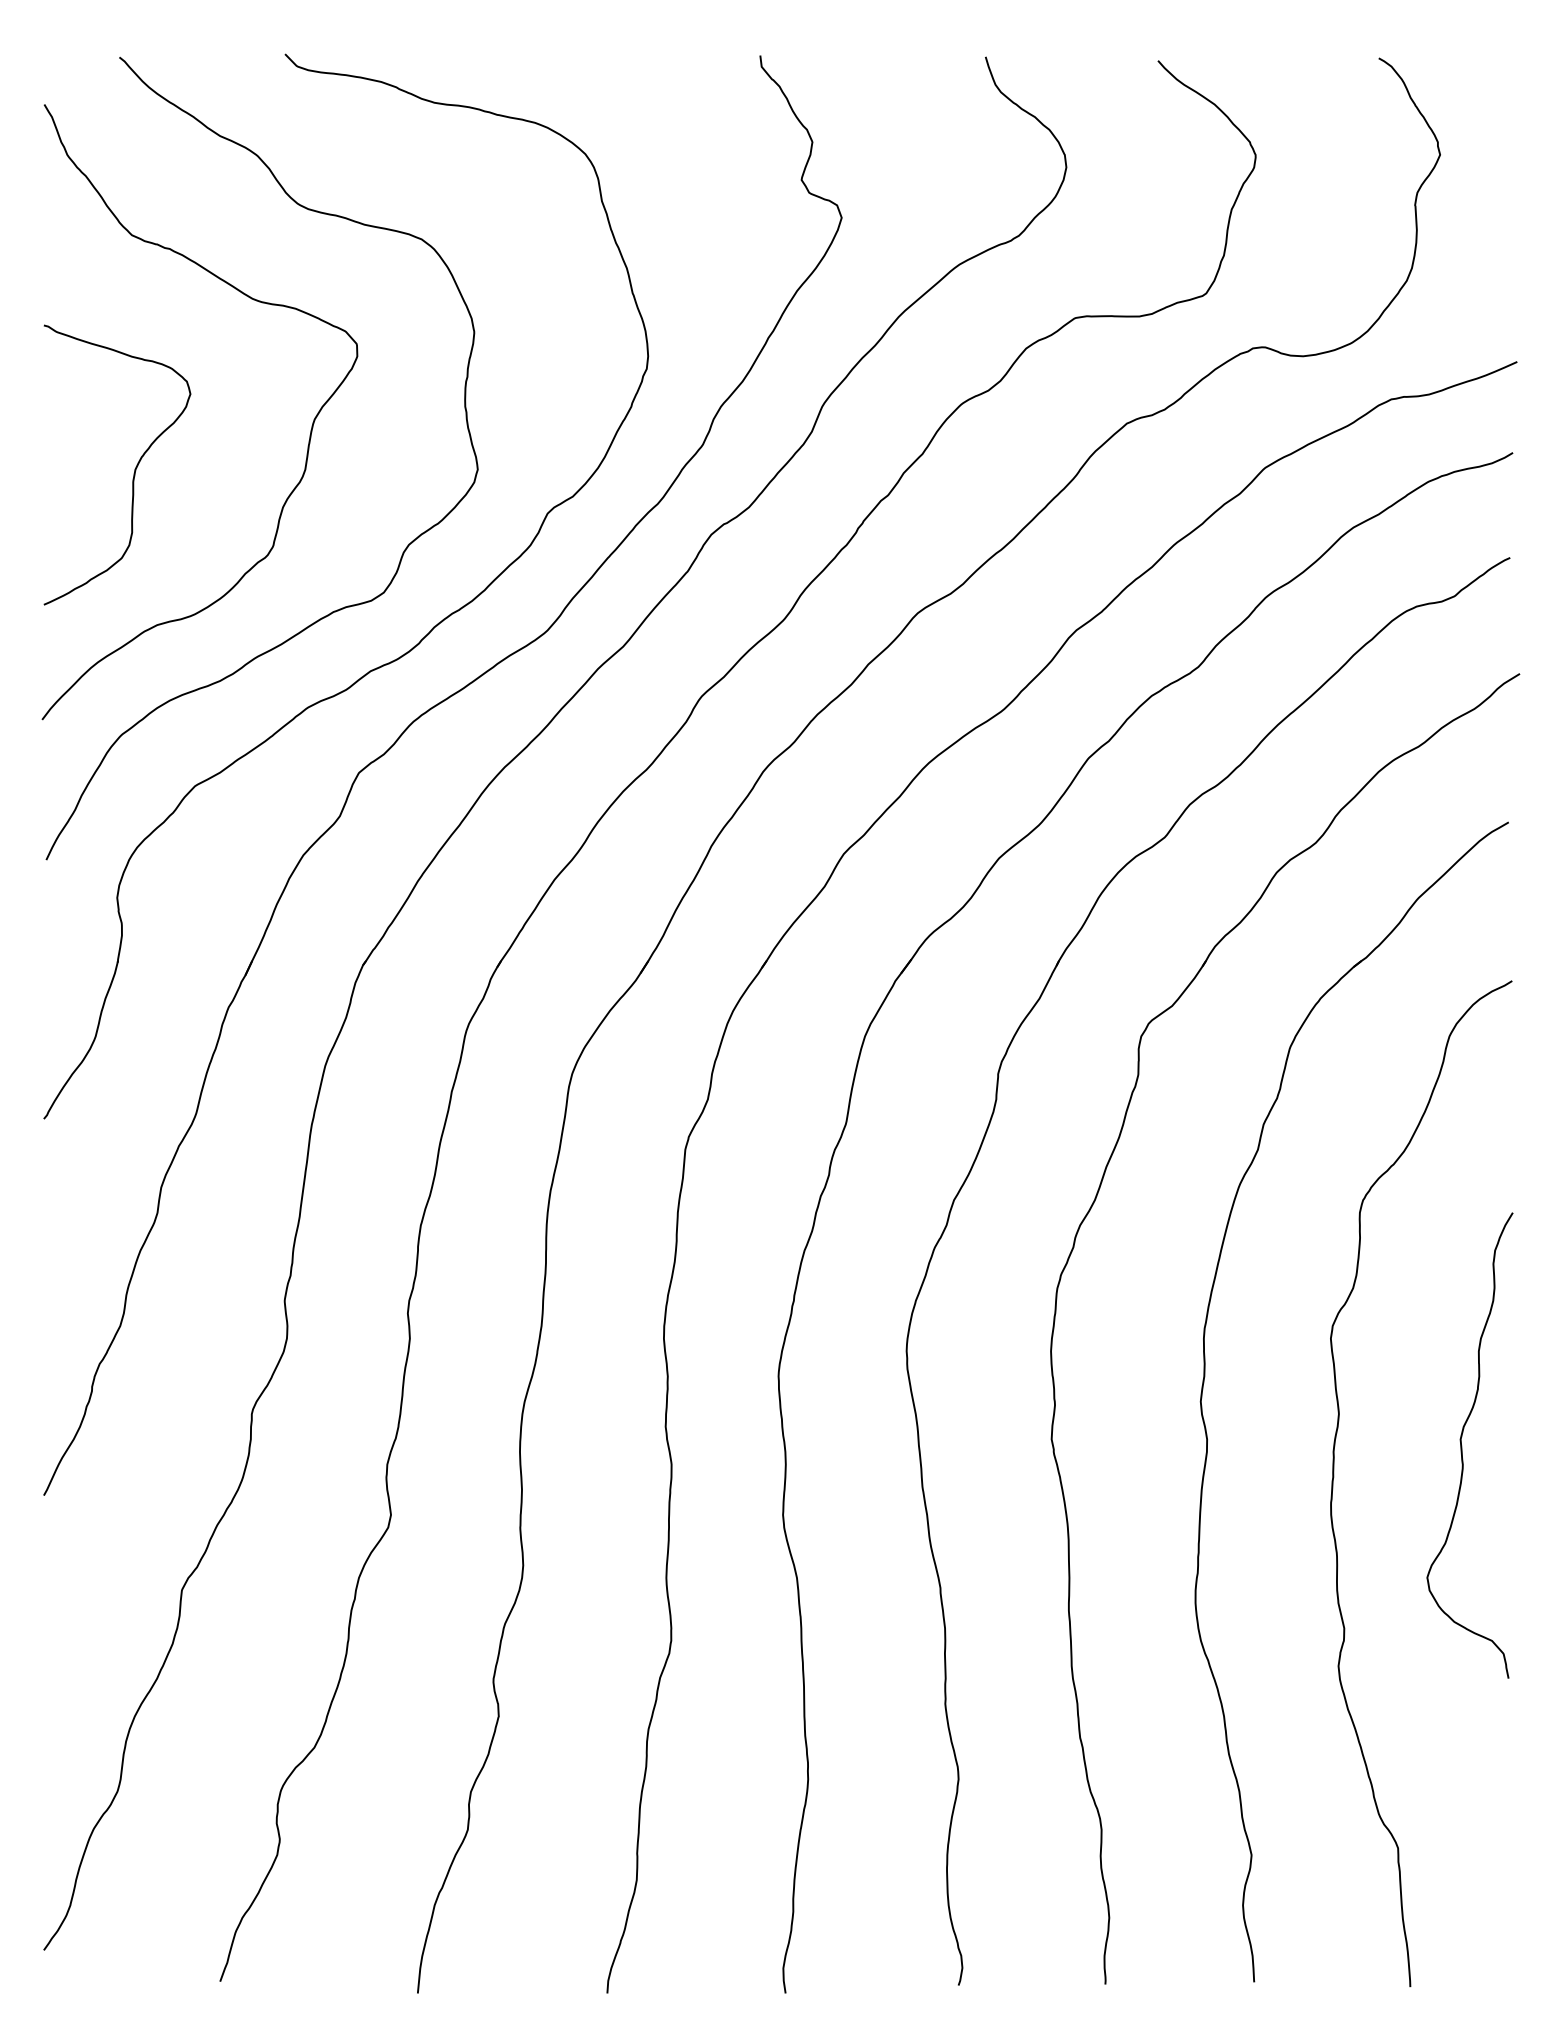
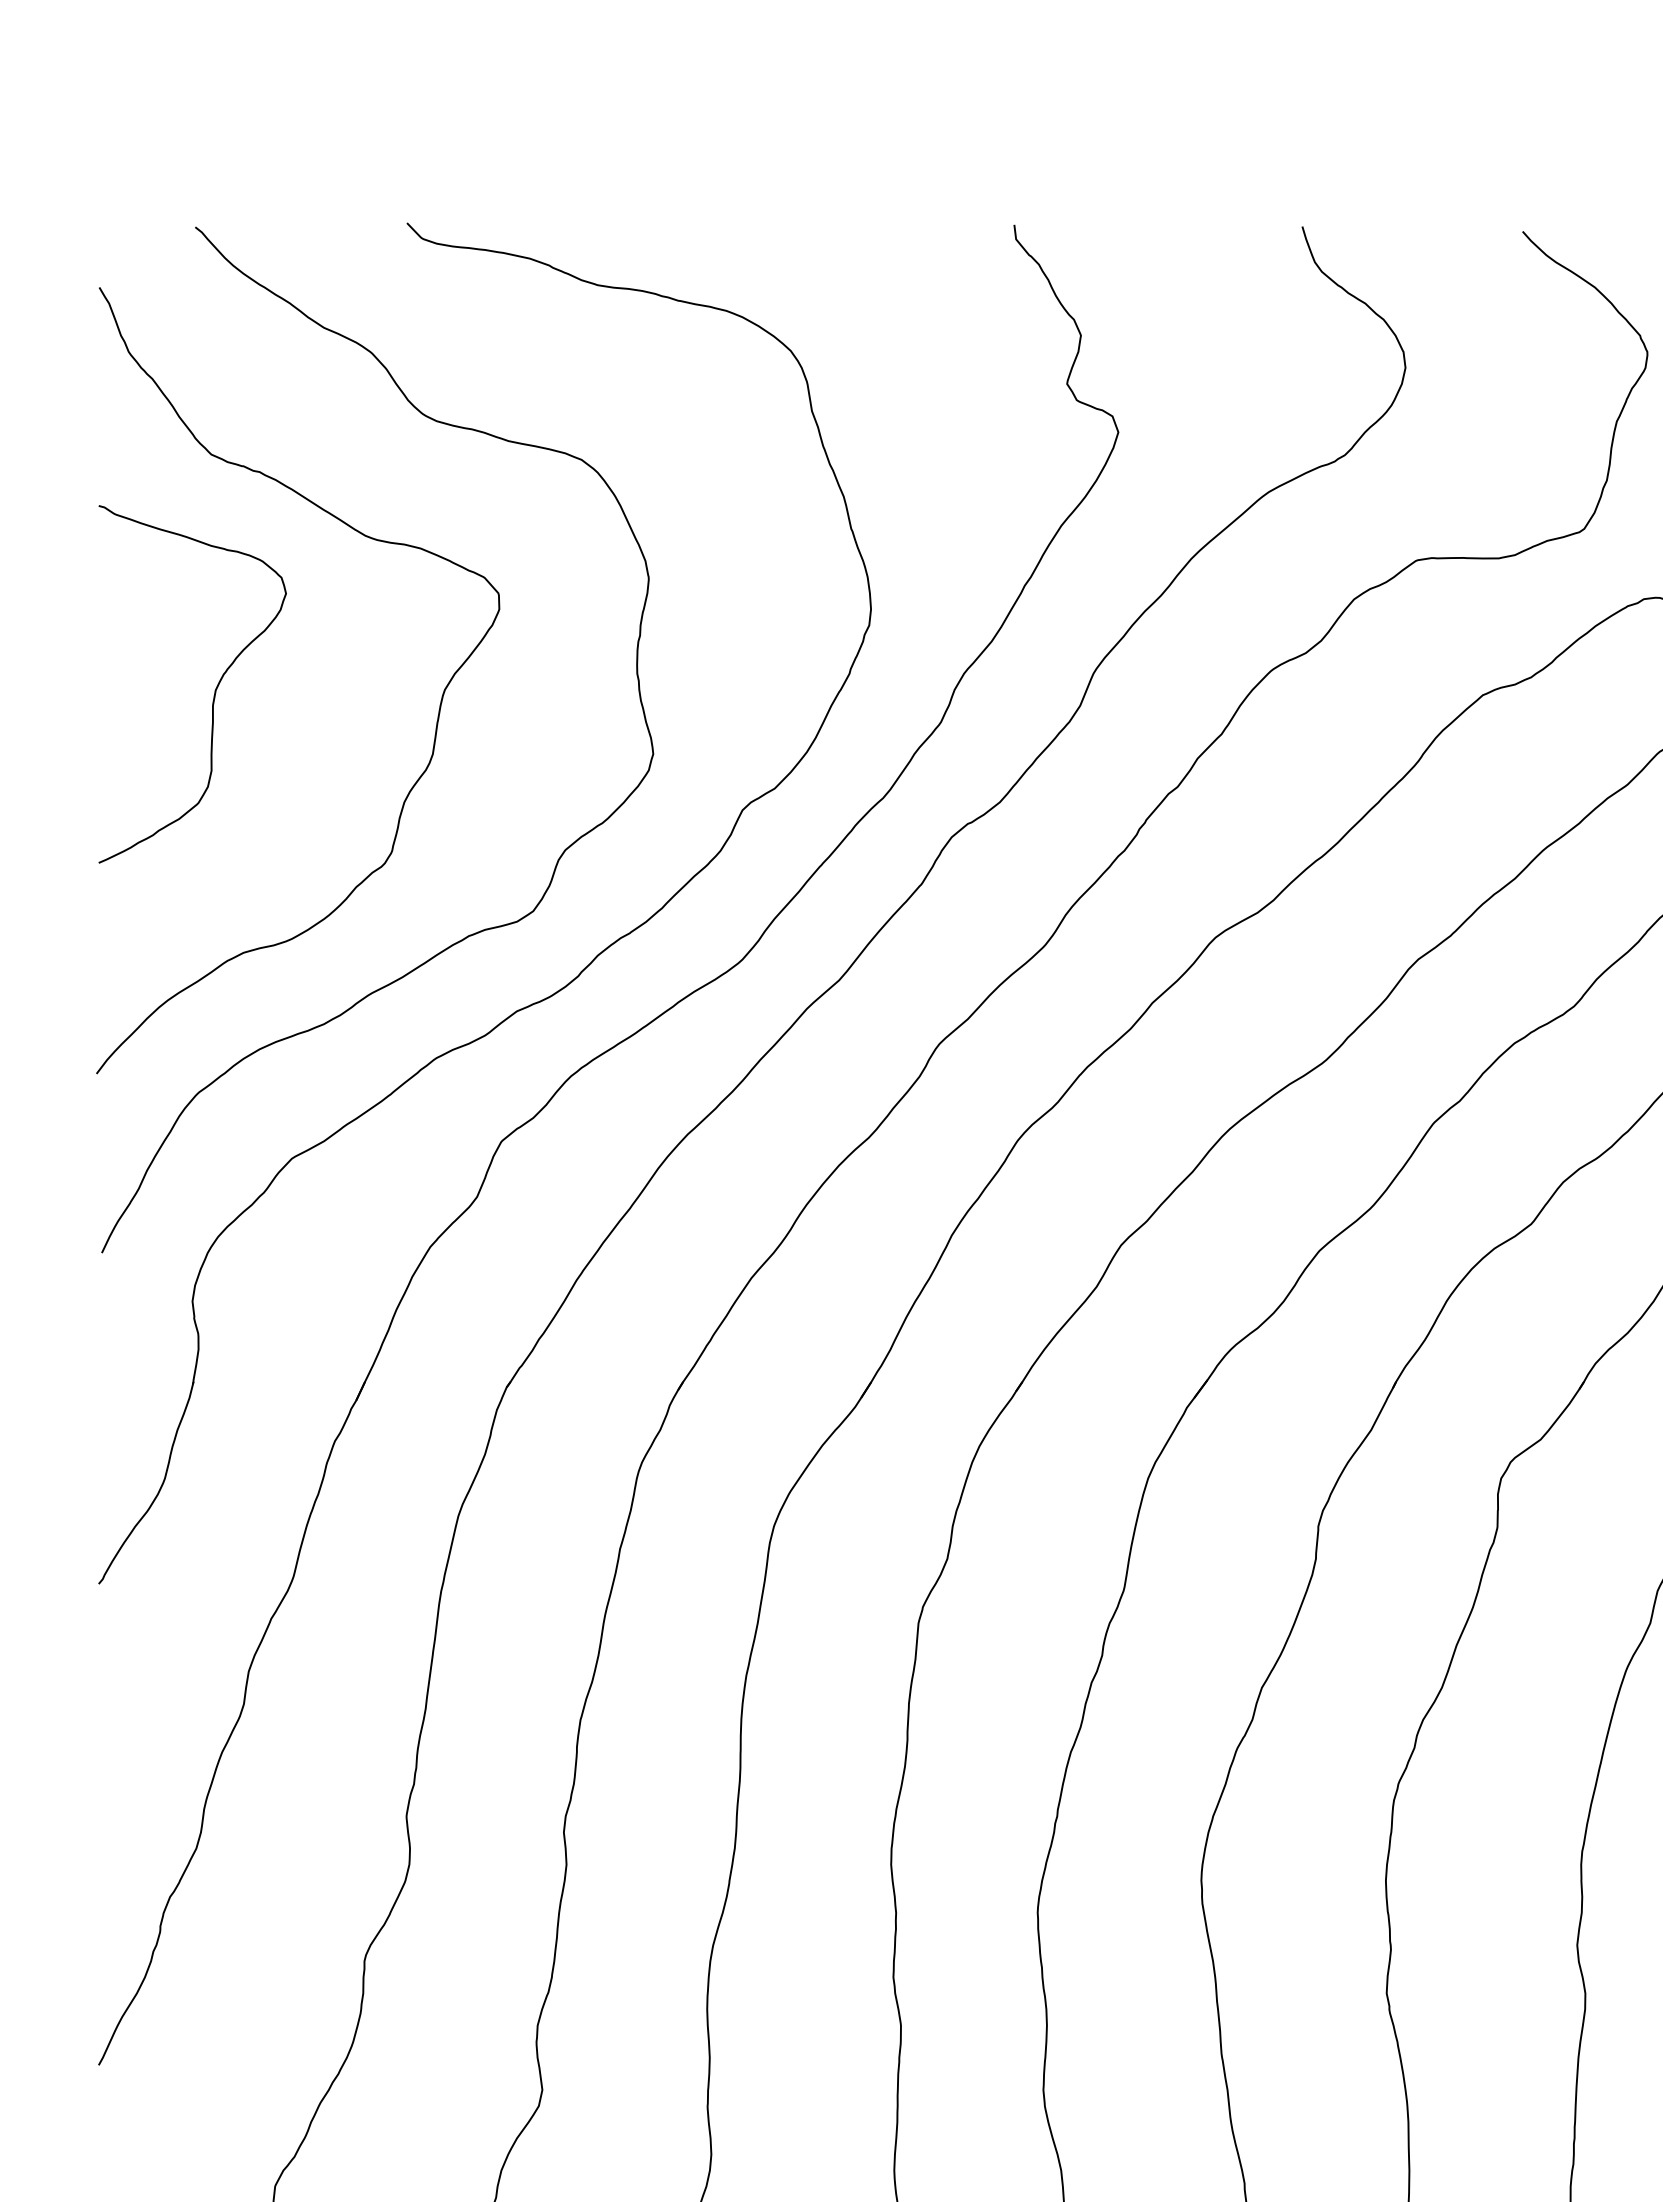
curve: (134, 469) -> (214, 690), moved

